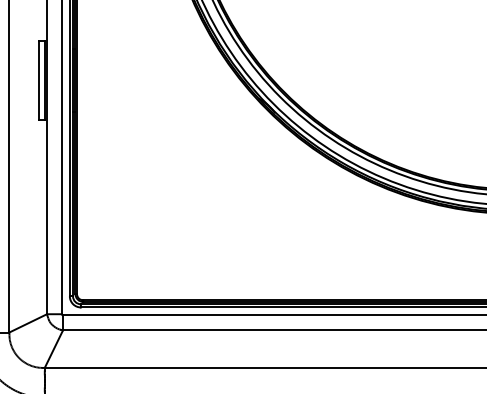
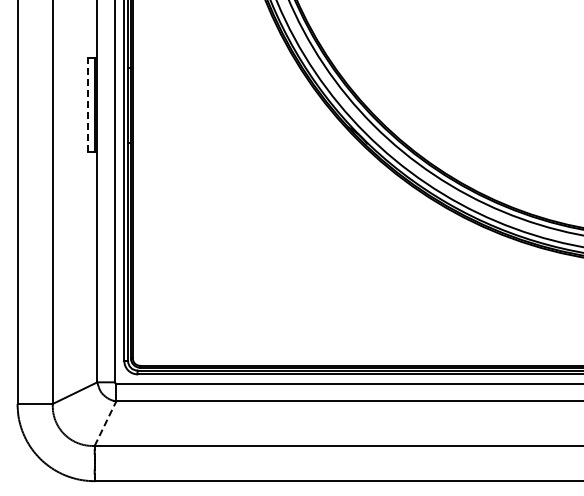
line: (39, 80) -> (88, 105), solid -> dashed
line: (53, 348) -> (105, 423), solid -> dashed

